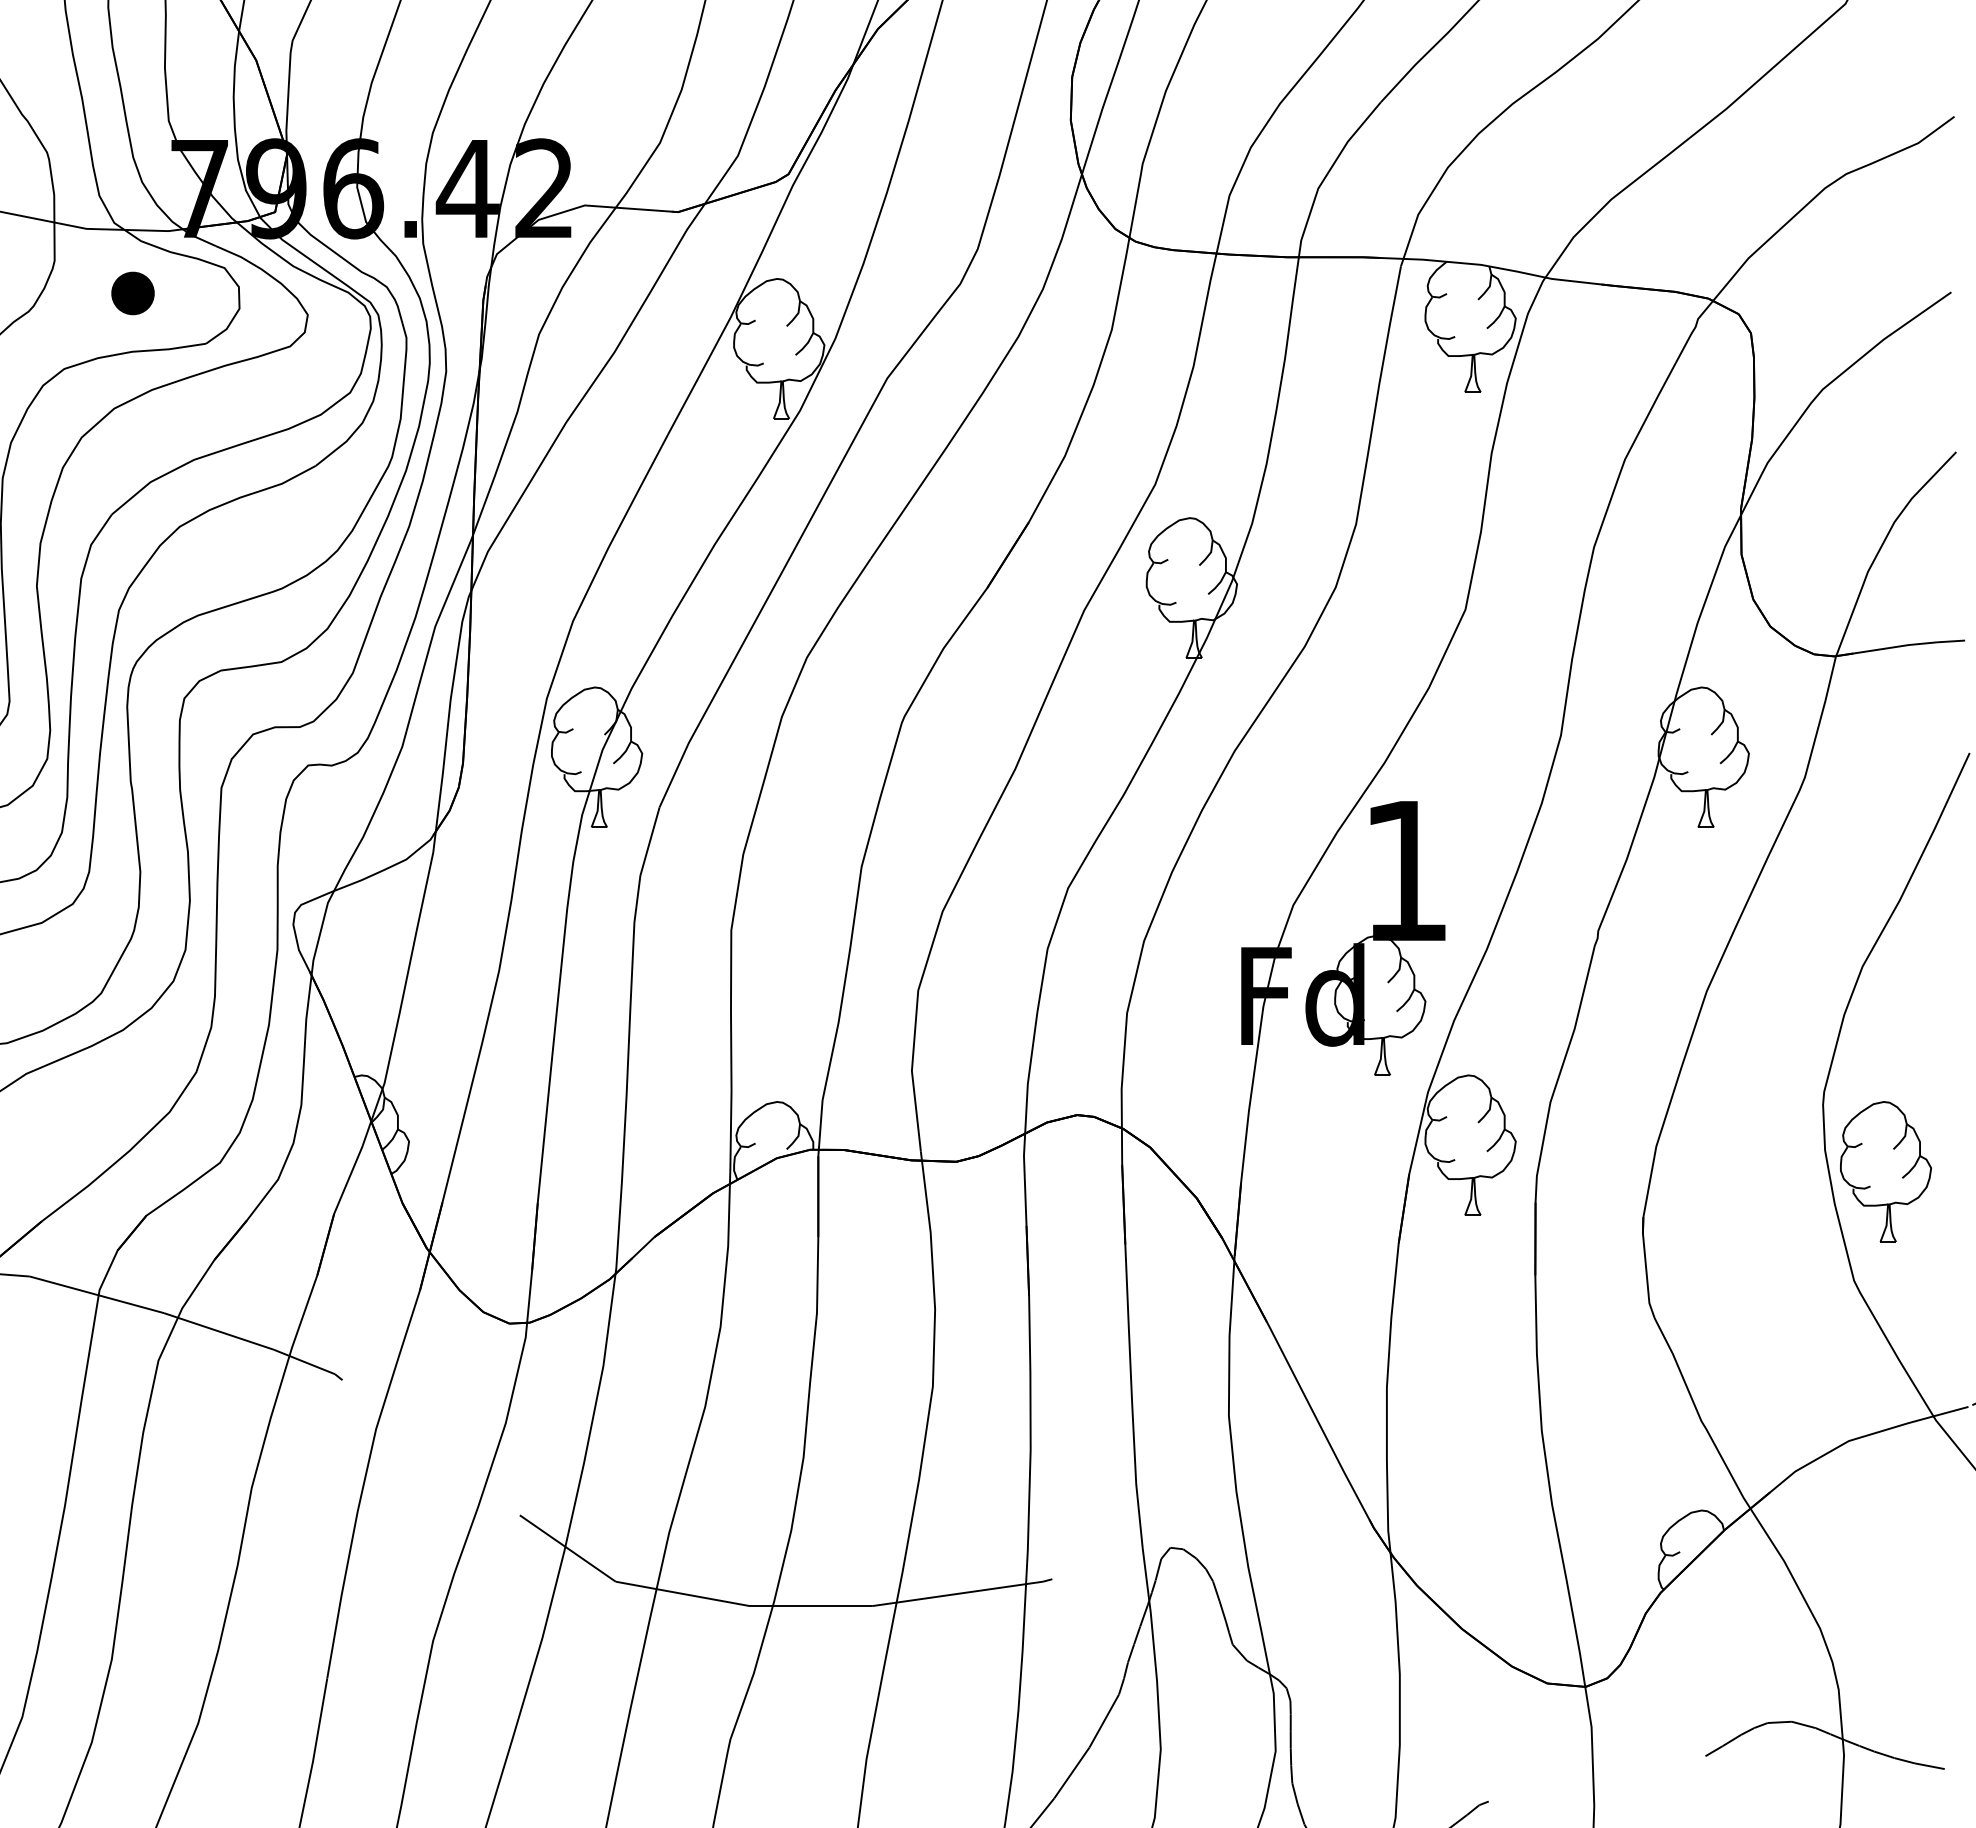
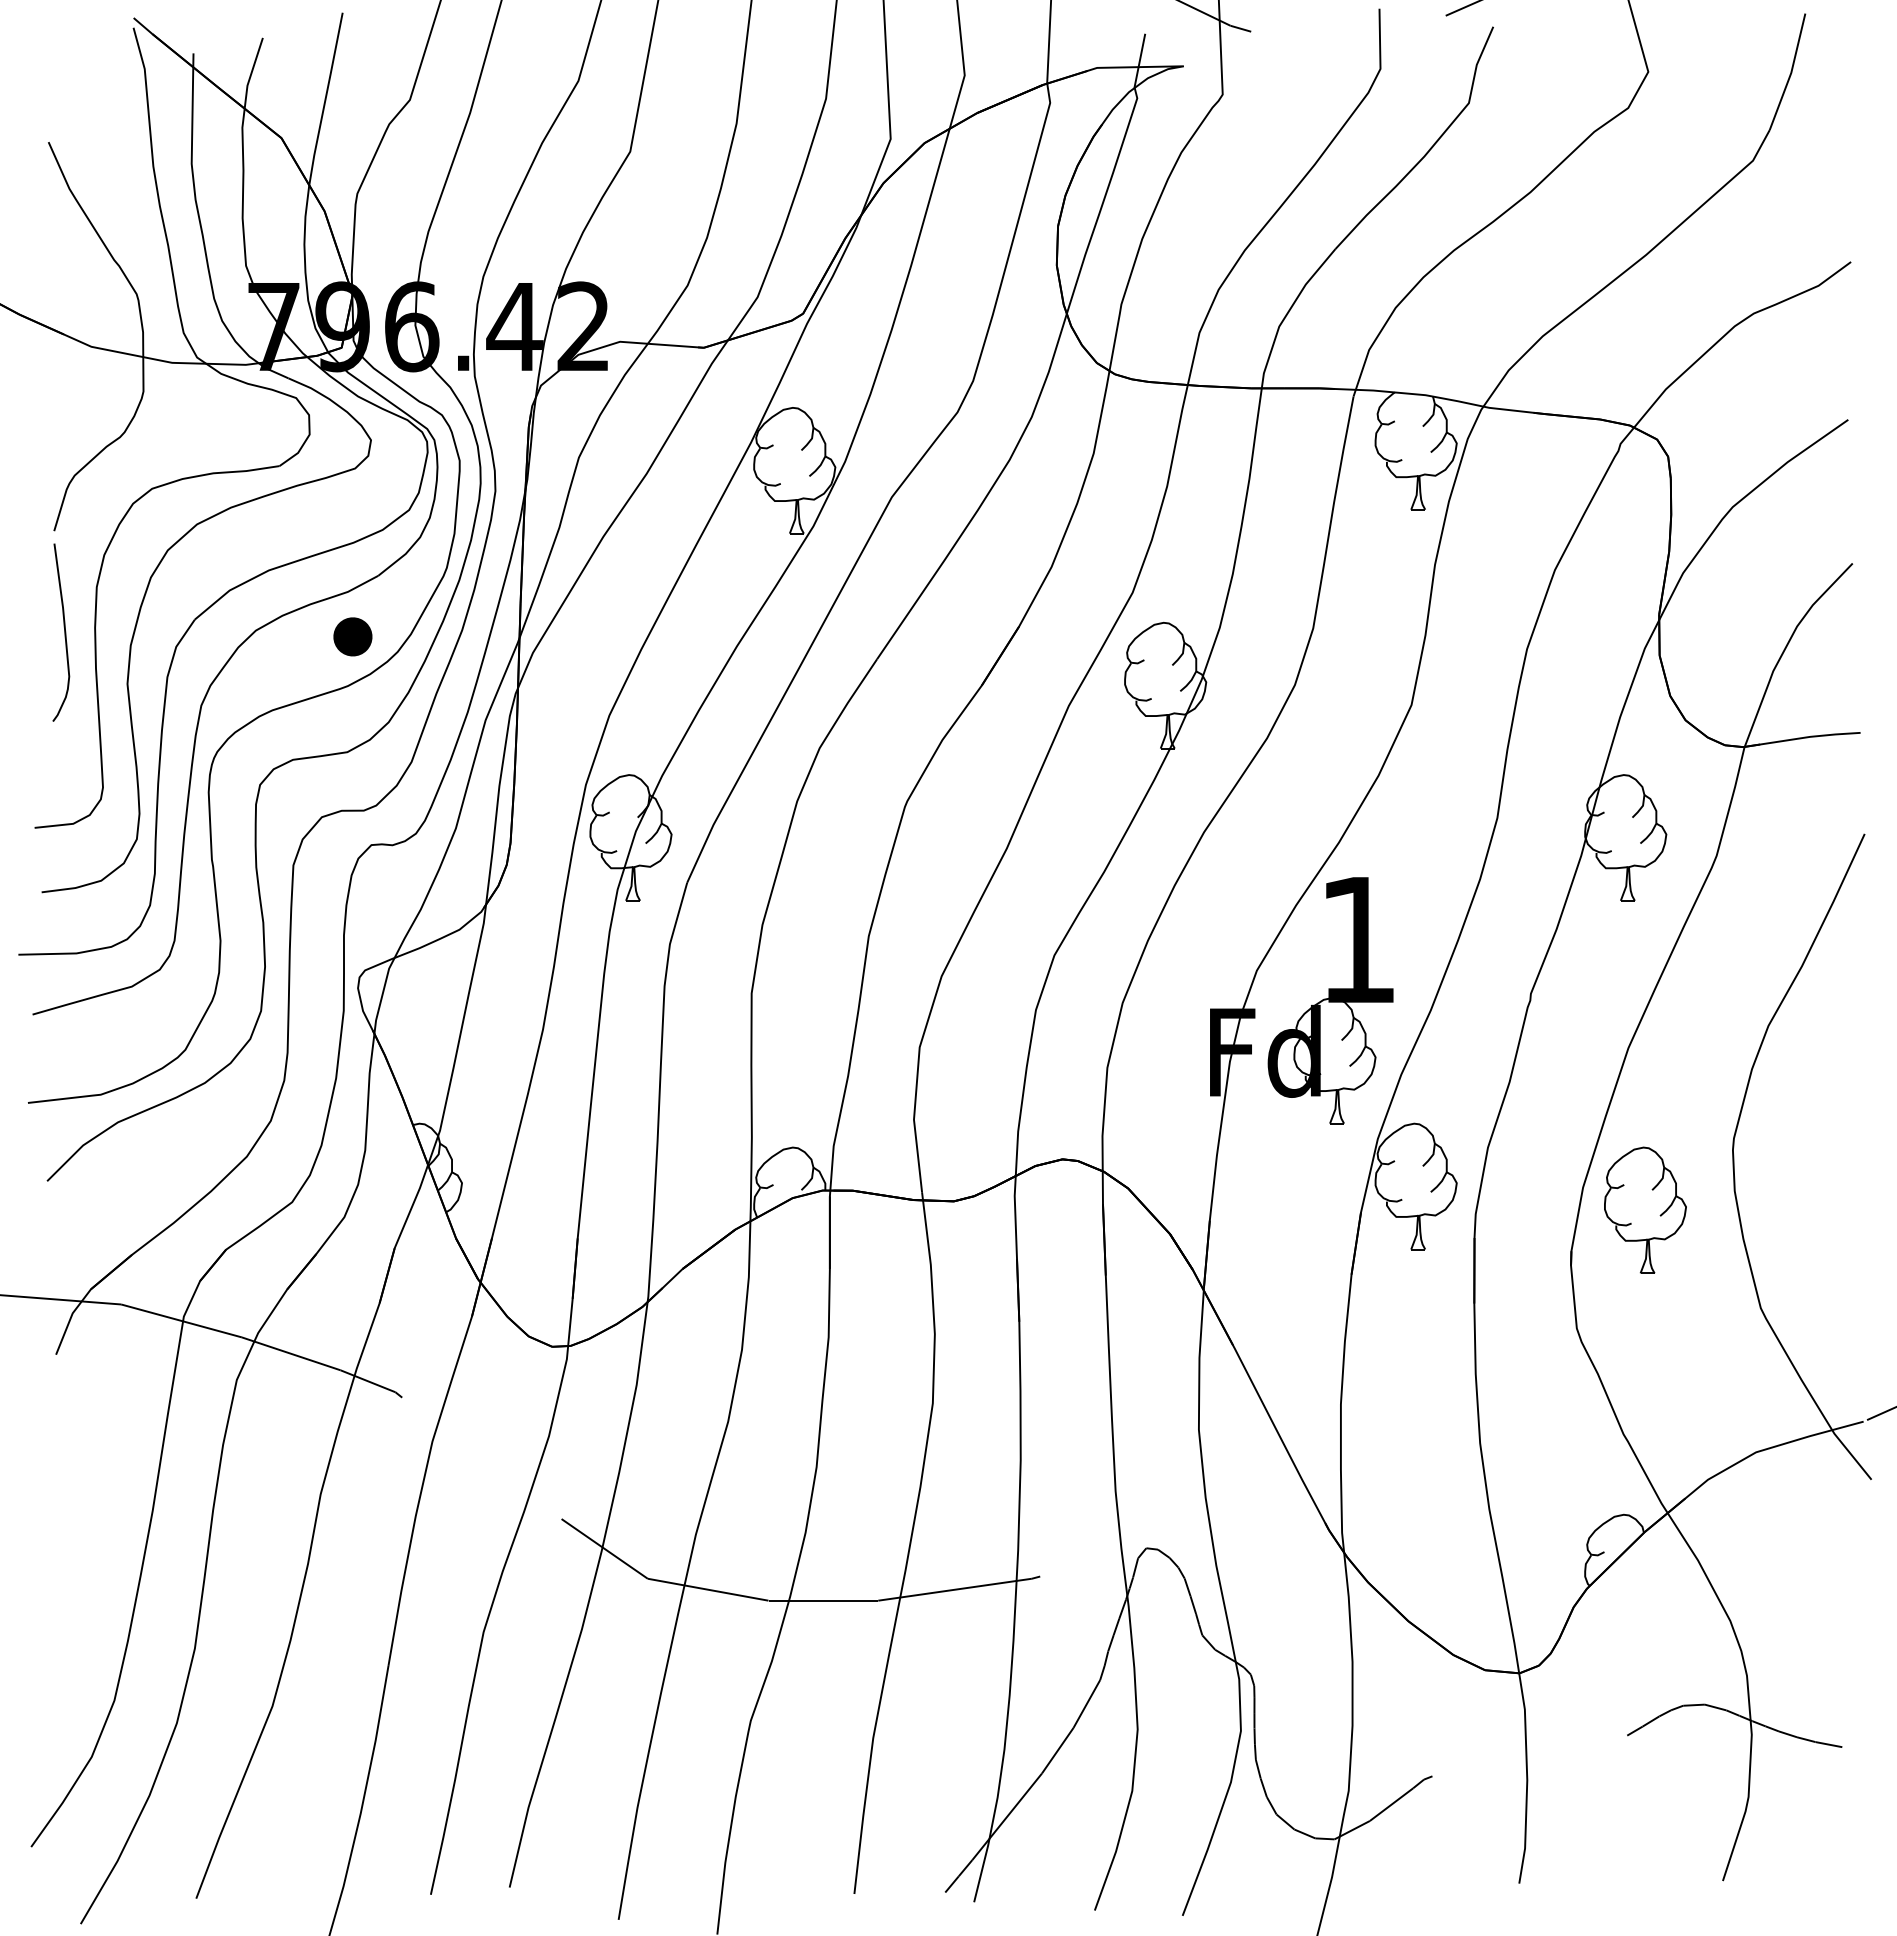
part: (132, 293) -> (352, 636), moved
part: (1886, 1170) -> (1645, 1209), moved

